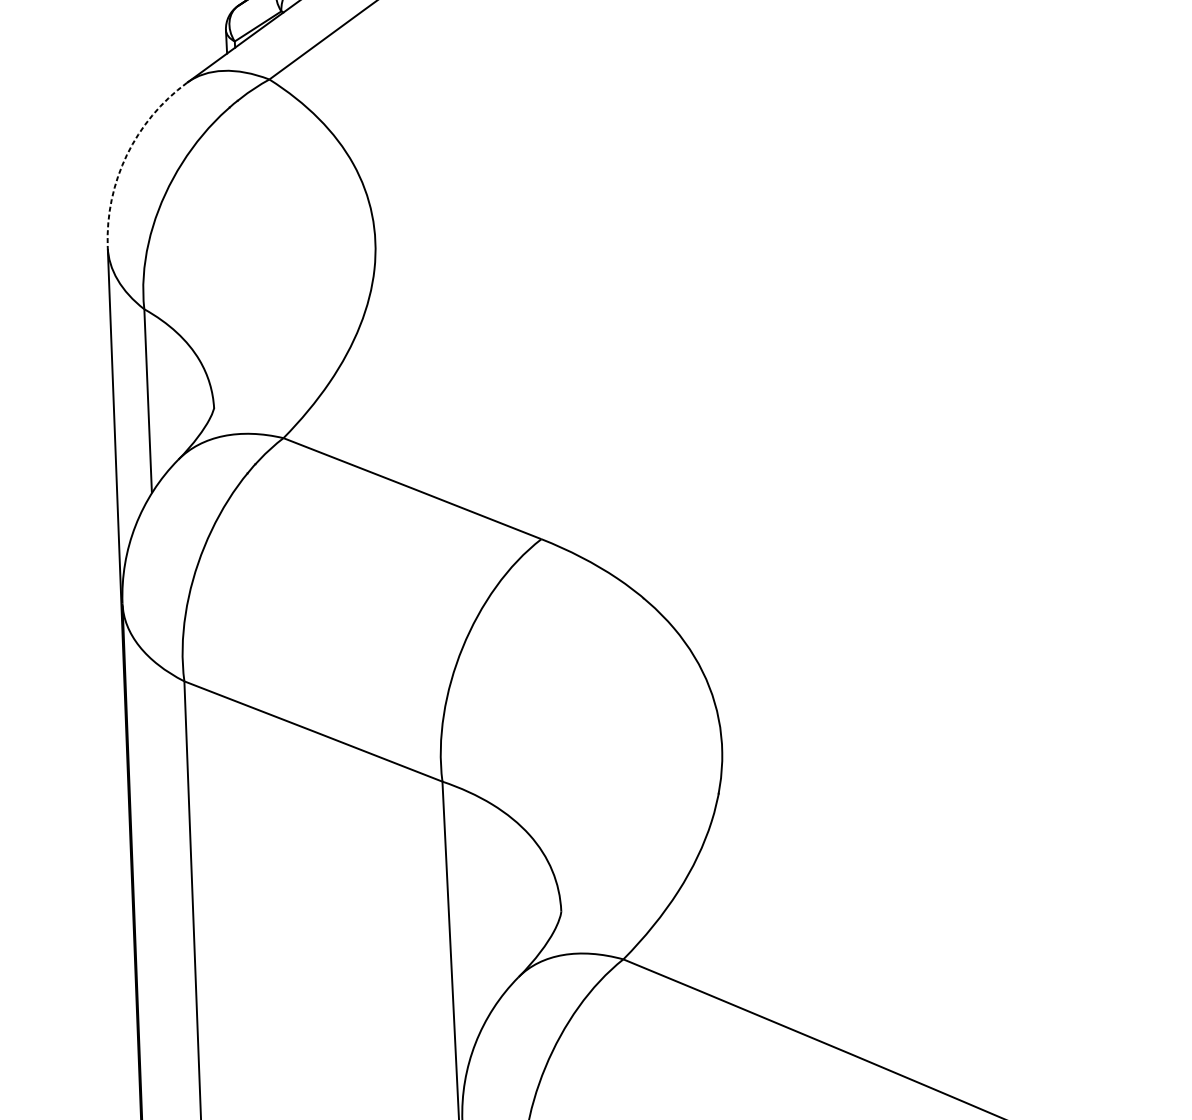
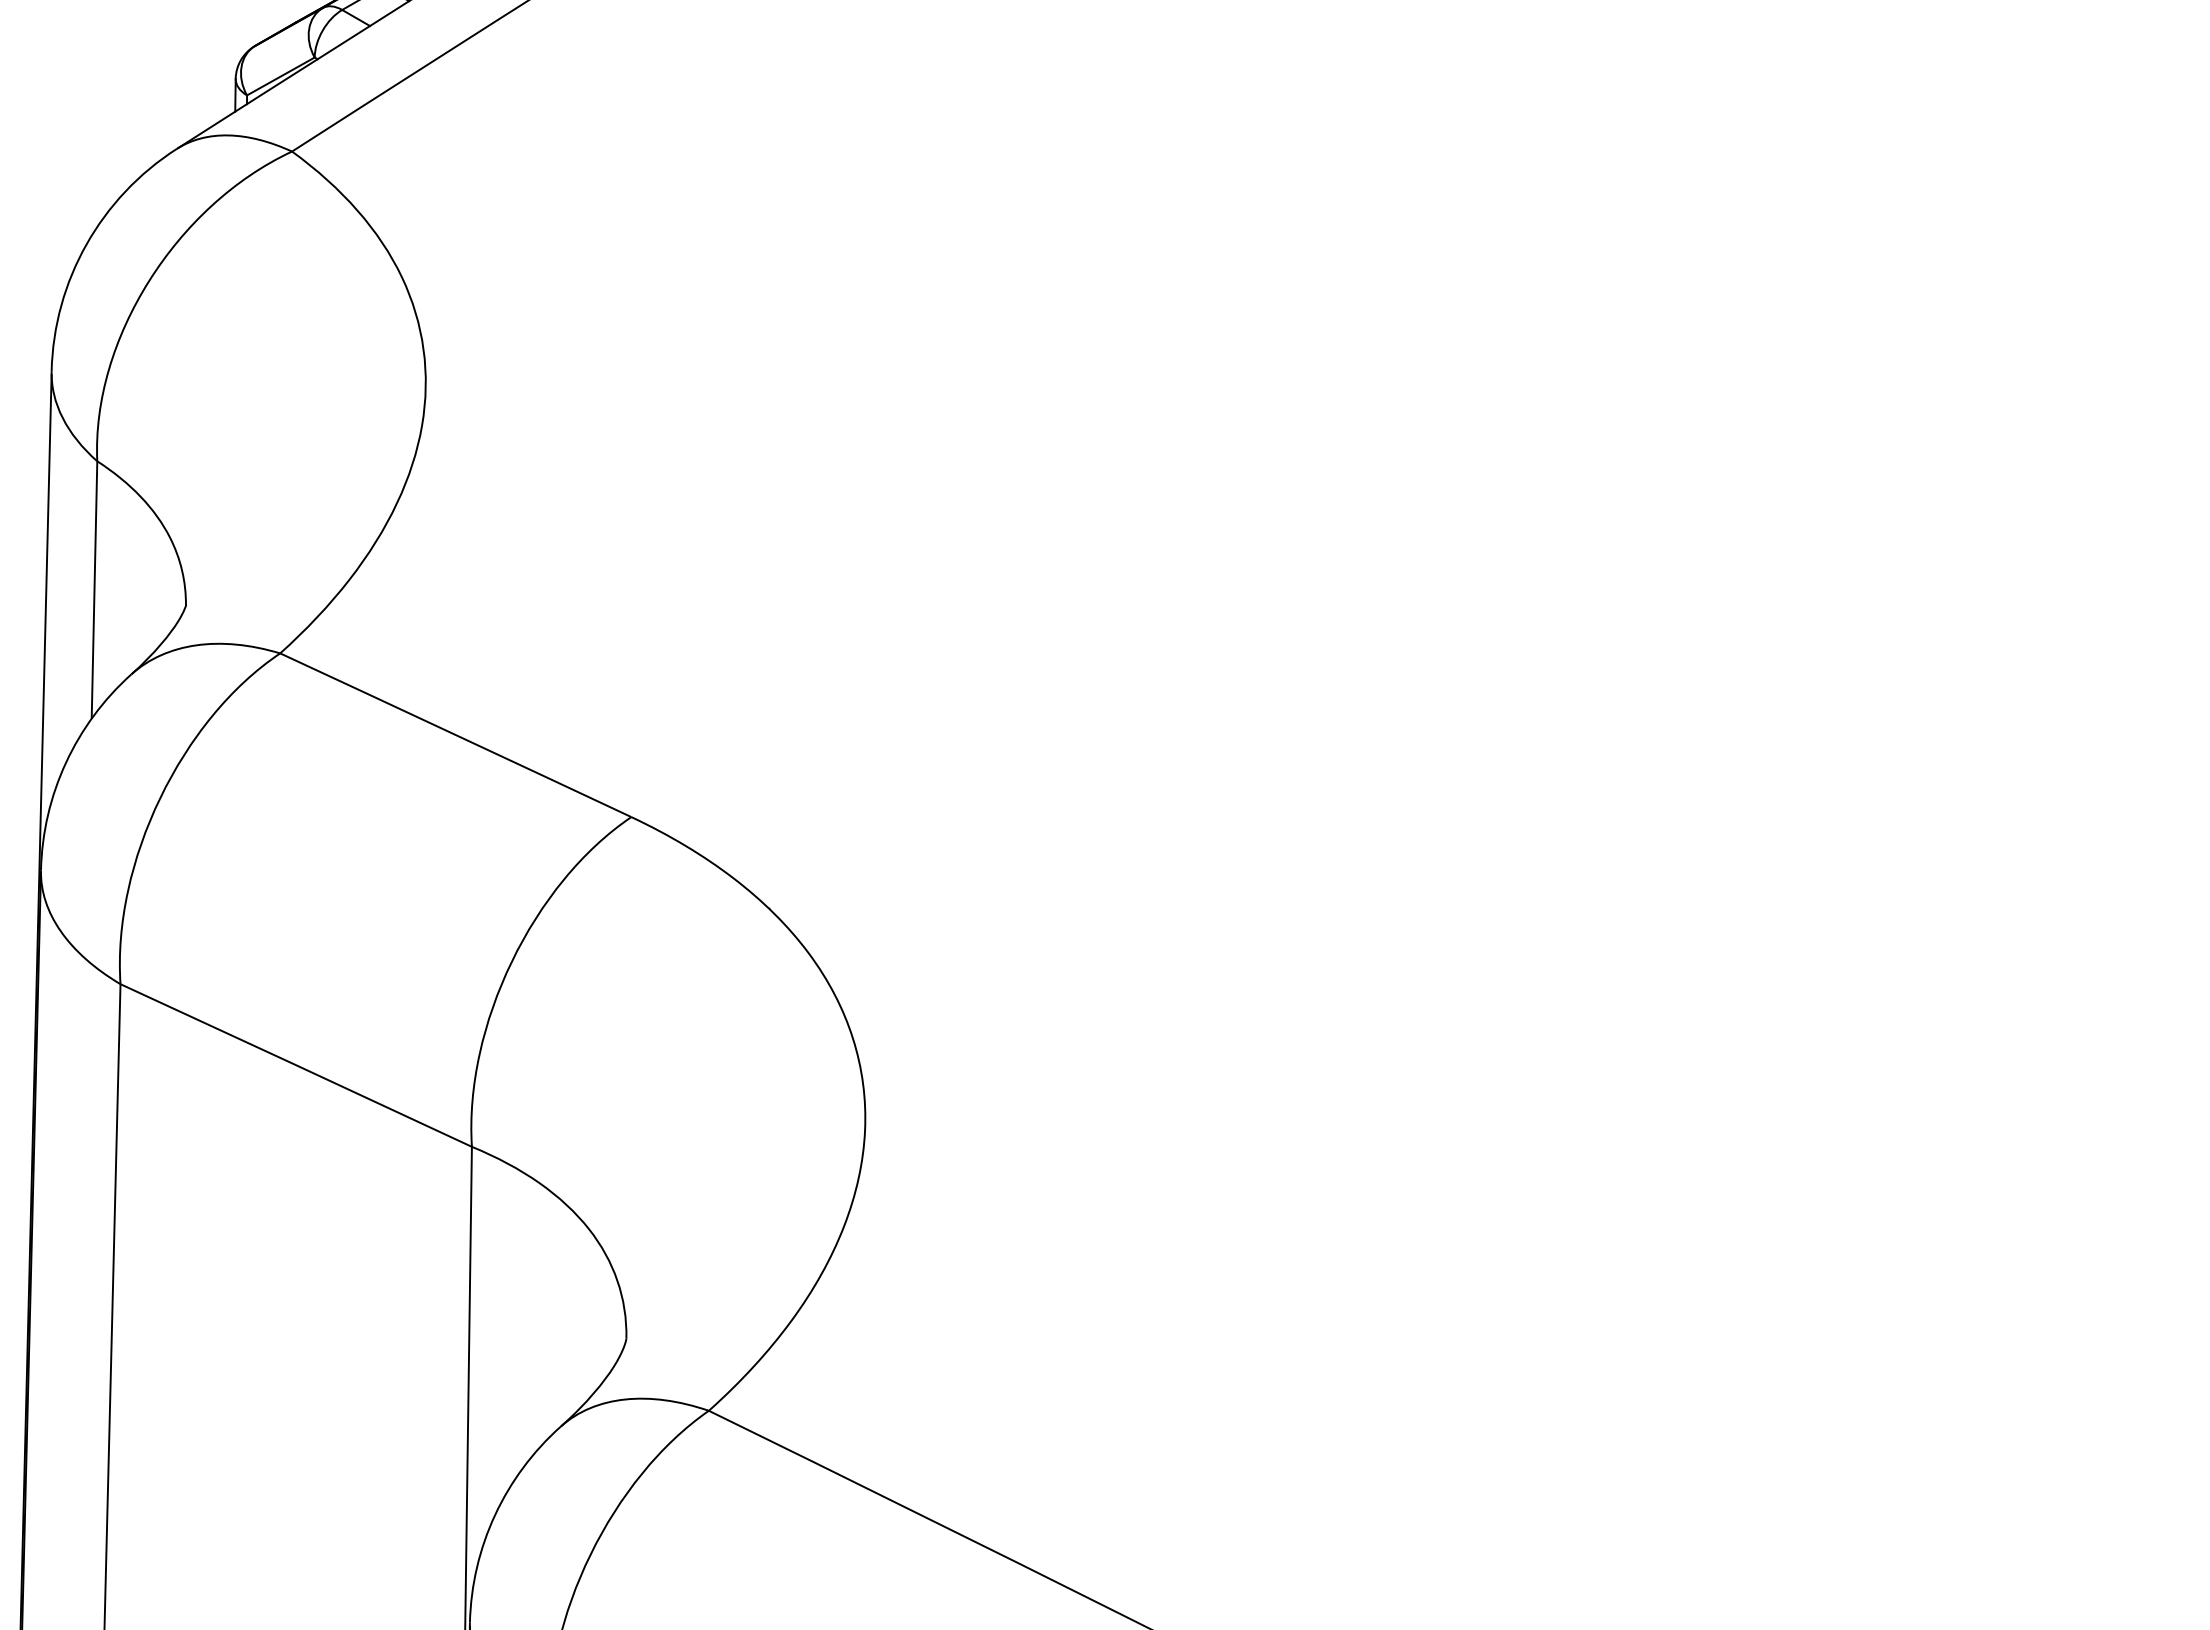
arc: (126, 155) -> (86, 244), dashed -> solid

